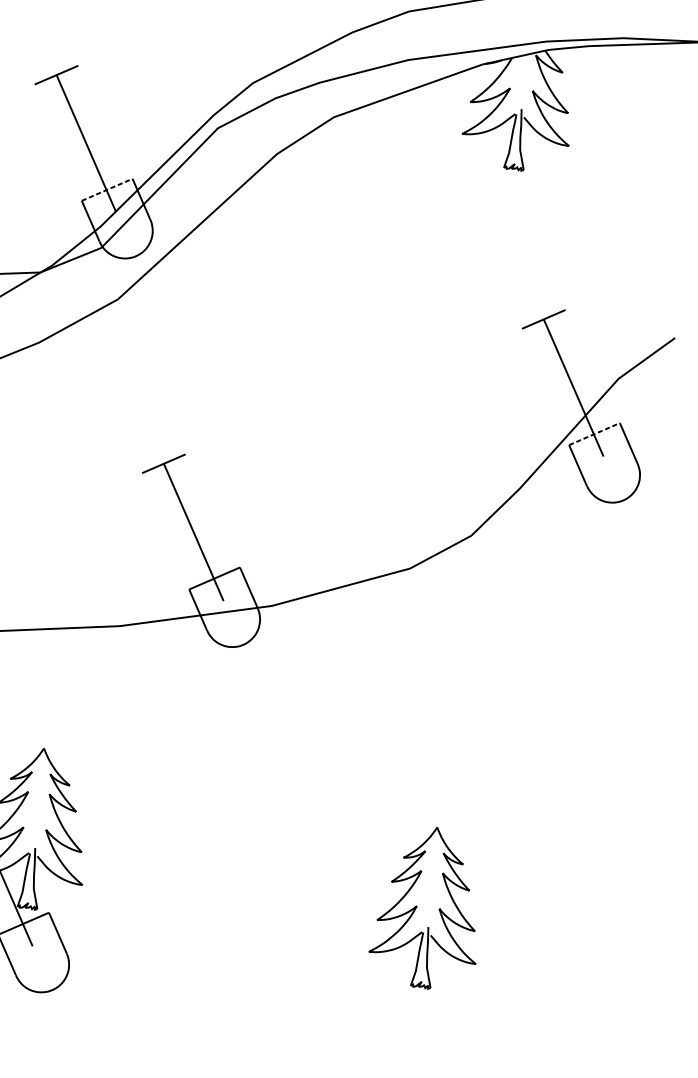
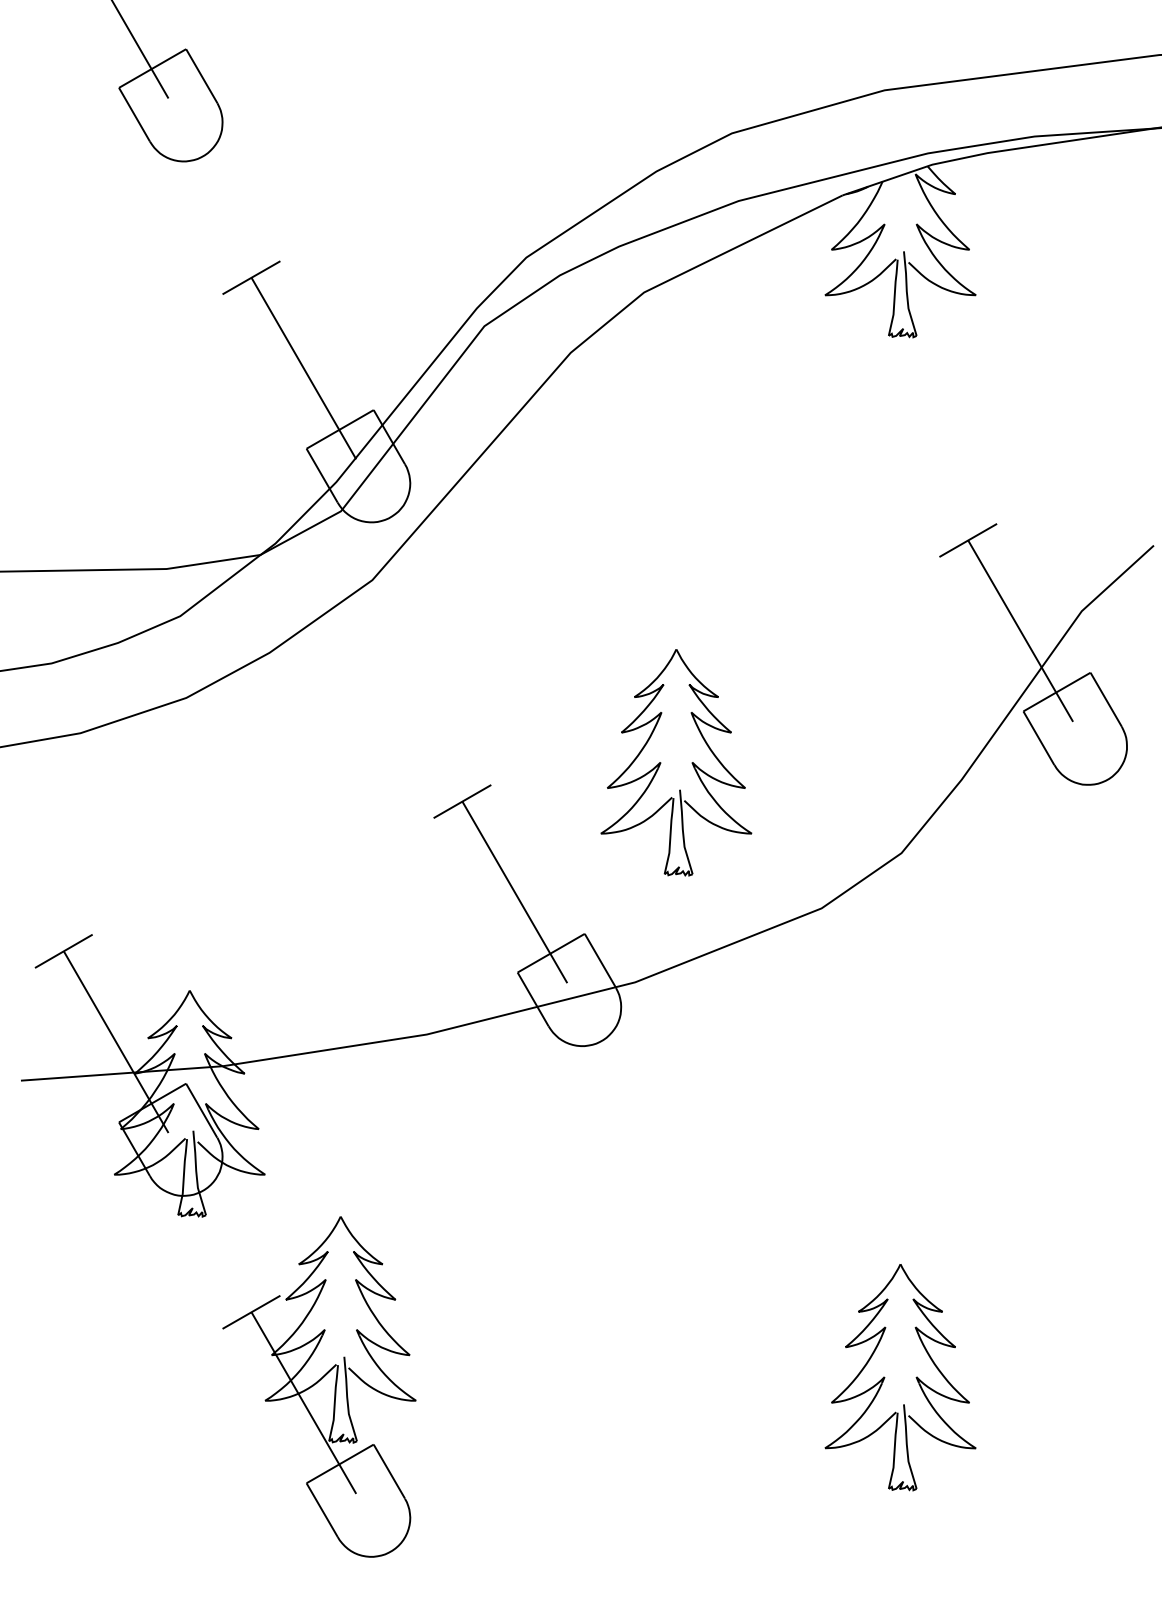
line: (107, 189) -> (340, 429), dashed -> solid
line: (594, 434) -> (1057, 692), dashed -> solid
part: (308, 452) -> (661, 762), added

